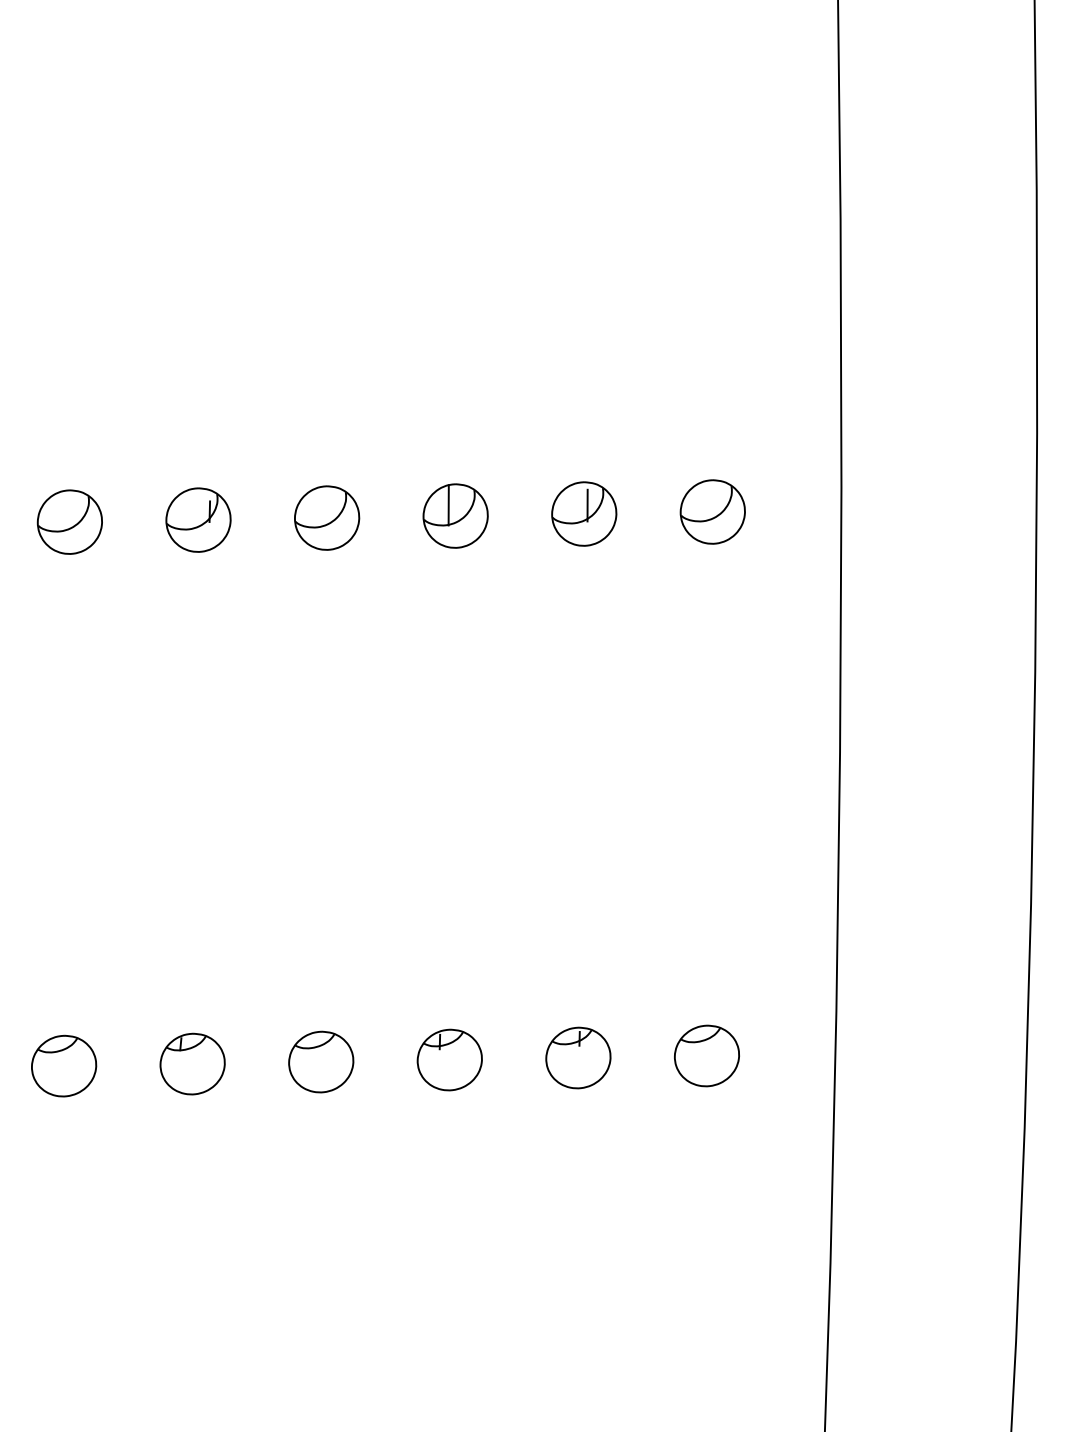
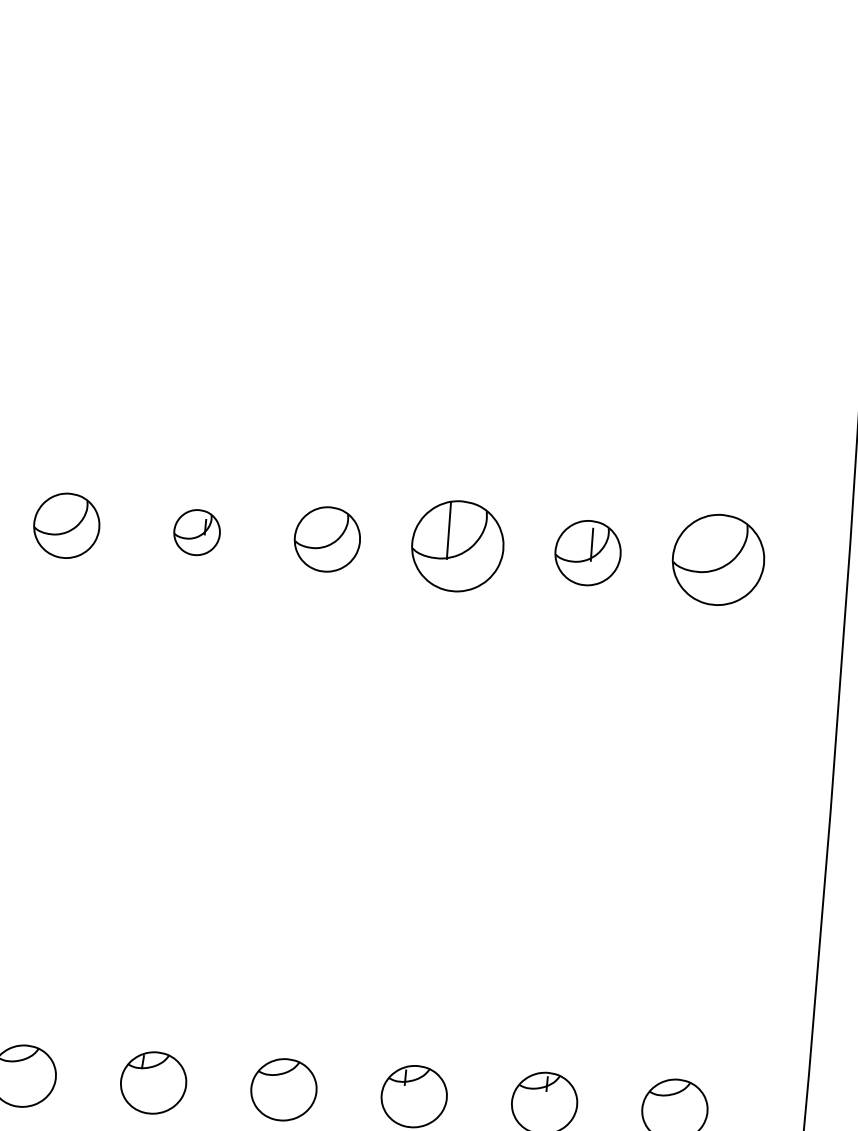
part: (712, 511) -> (718, 559), size x1.4
part: (455, 515) -> (457, 545), size x1.4
part: (198, 519) -> (197, 532), size x0.7

